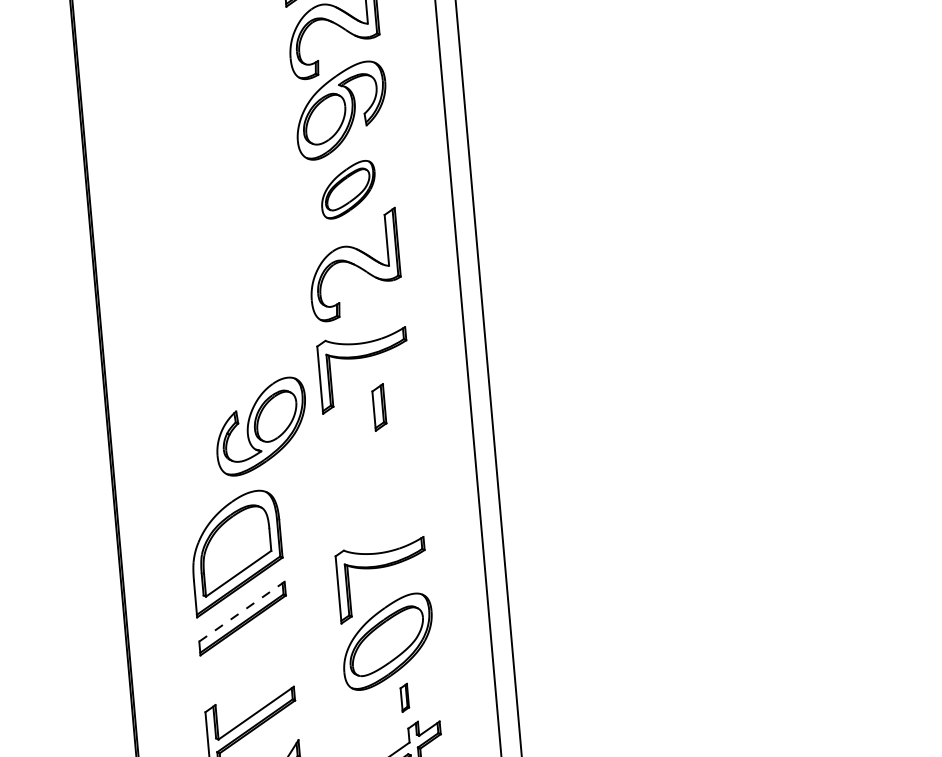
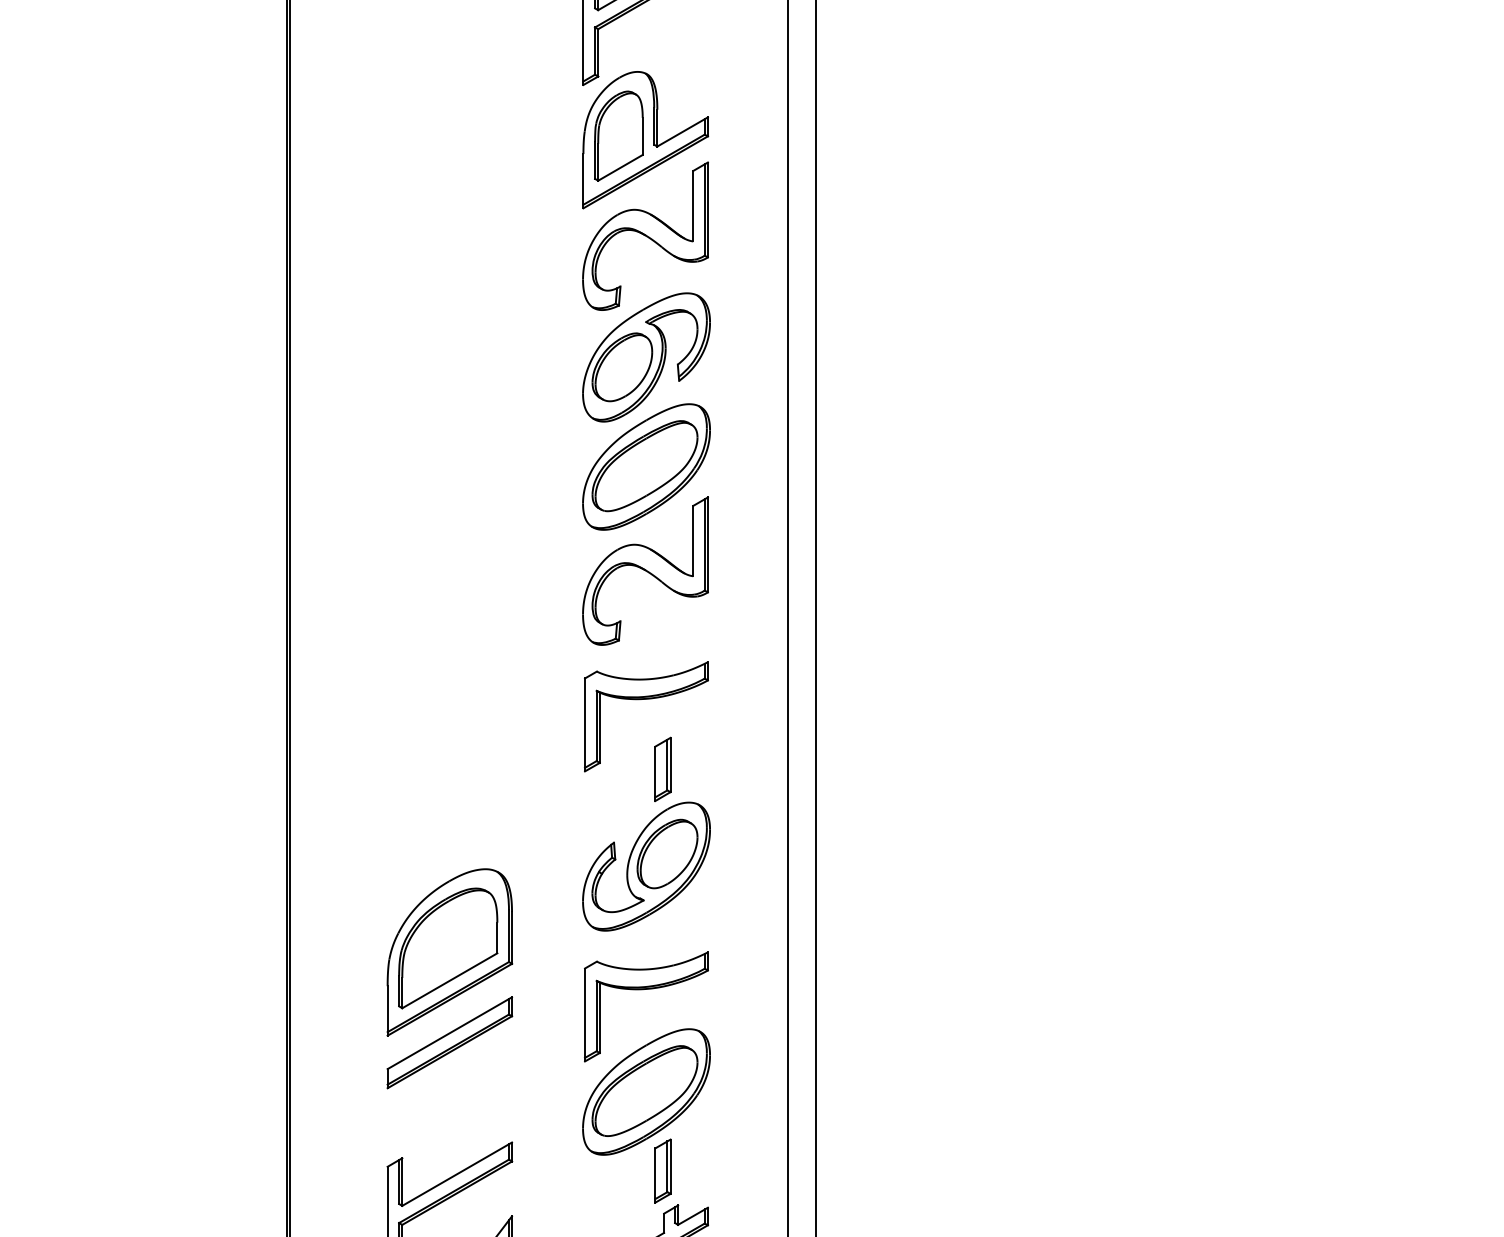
part: (348, 189) -> (646, 466), size x1.67
part: (261, 426) -> (646, 866), moved
line: (241, 611) -> (449, 1033), dashed -> solid
part: (404, 697) -> (662, 1170), size x1.67

